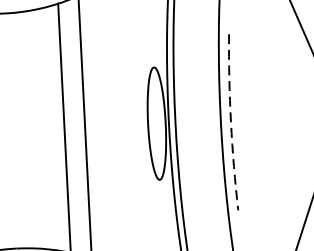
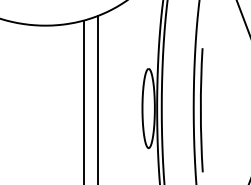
arc: (230, 122) -> (200, 110), dashed -> solid

